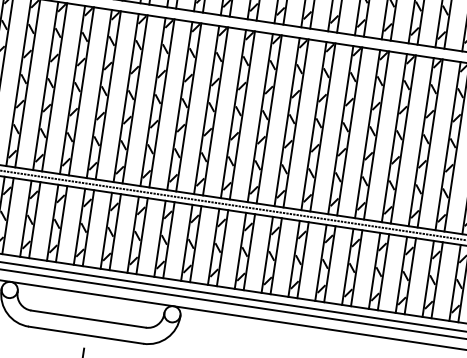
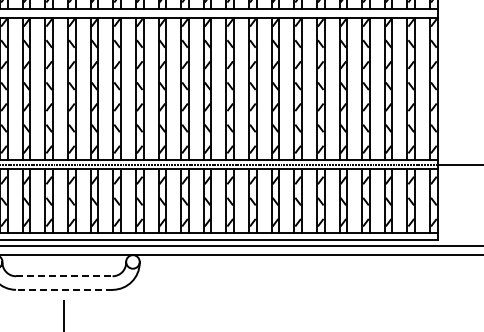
line: (88, 319) -> (64, 276), solid -> dashed
line: (85, 334) -> (63, 289), solid -> dashed

